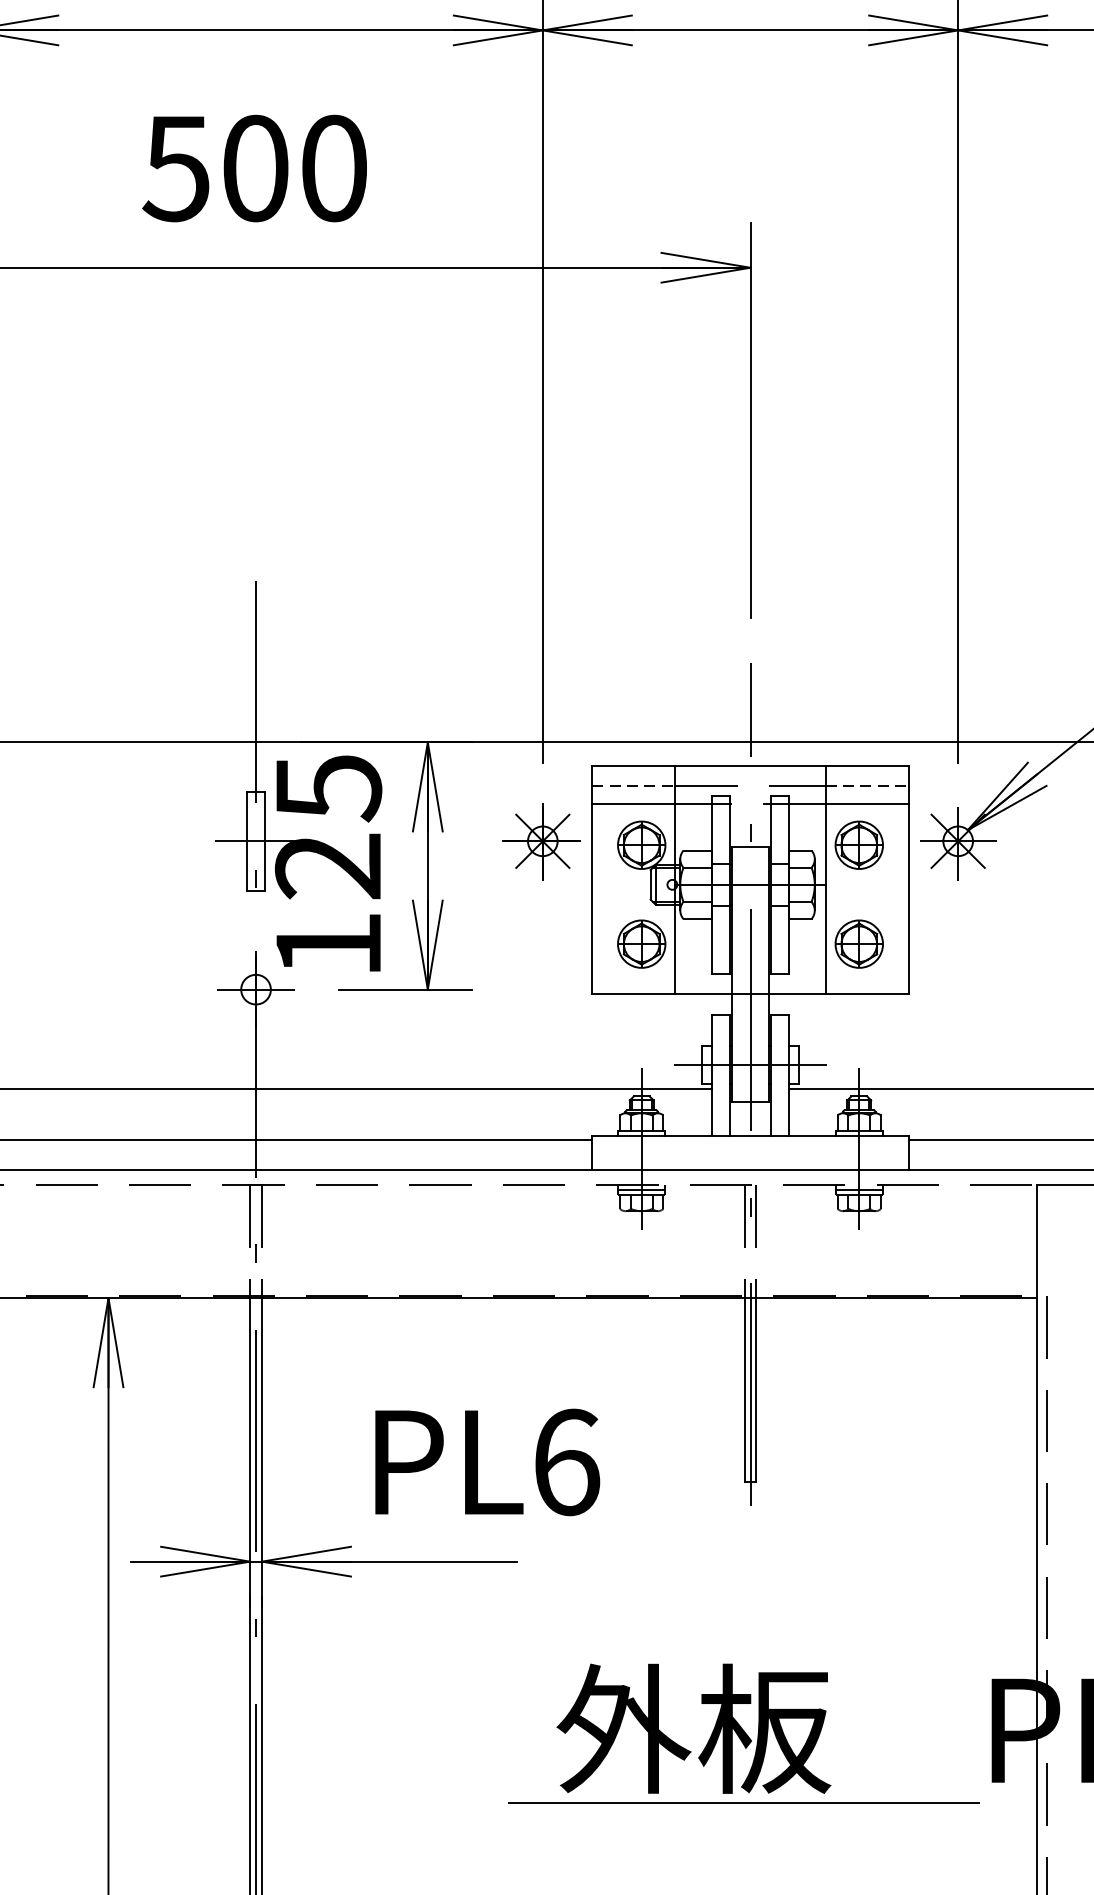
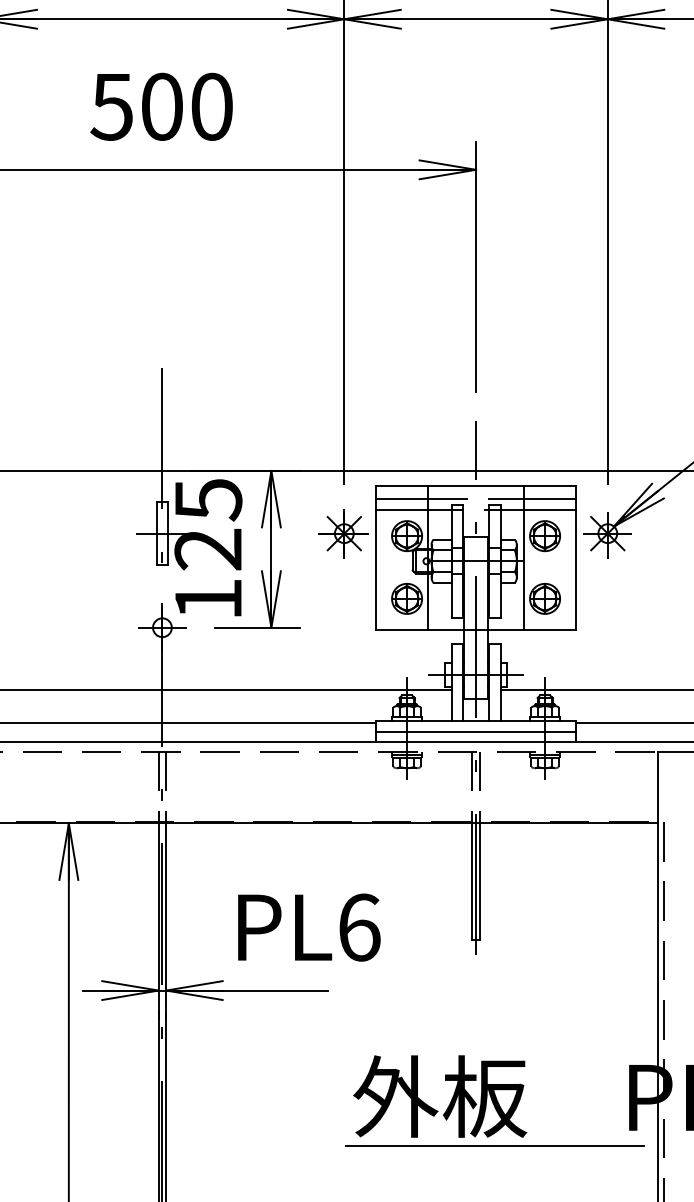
line: (634, 785) -> (402, 498), dashed -> solid
line: (867, 785) -> (550, 498), dashed -> solid
line: (749, 1153) -> (475, 731), added
line: (743, 1802) -> (494, 1145), moved

